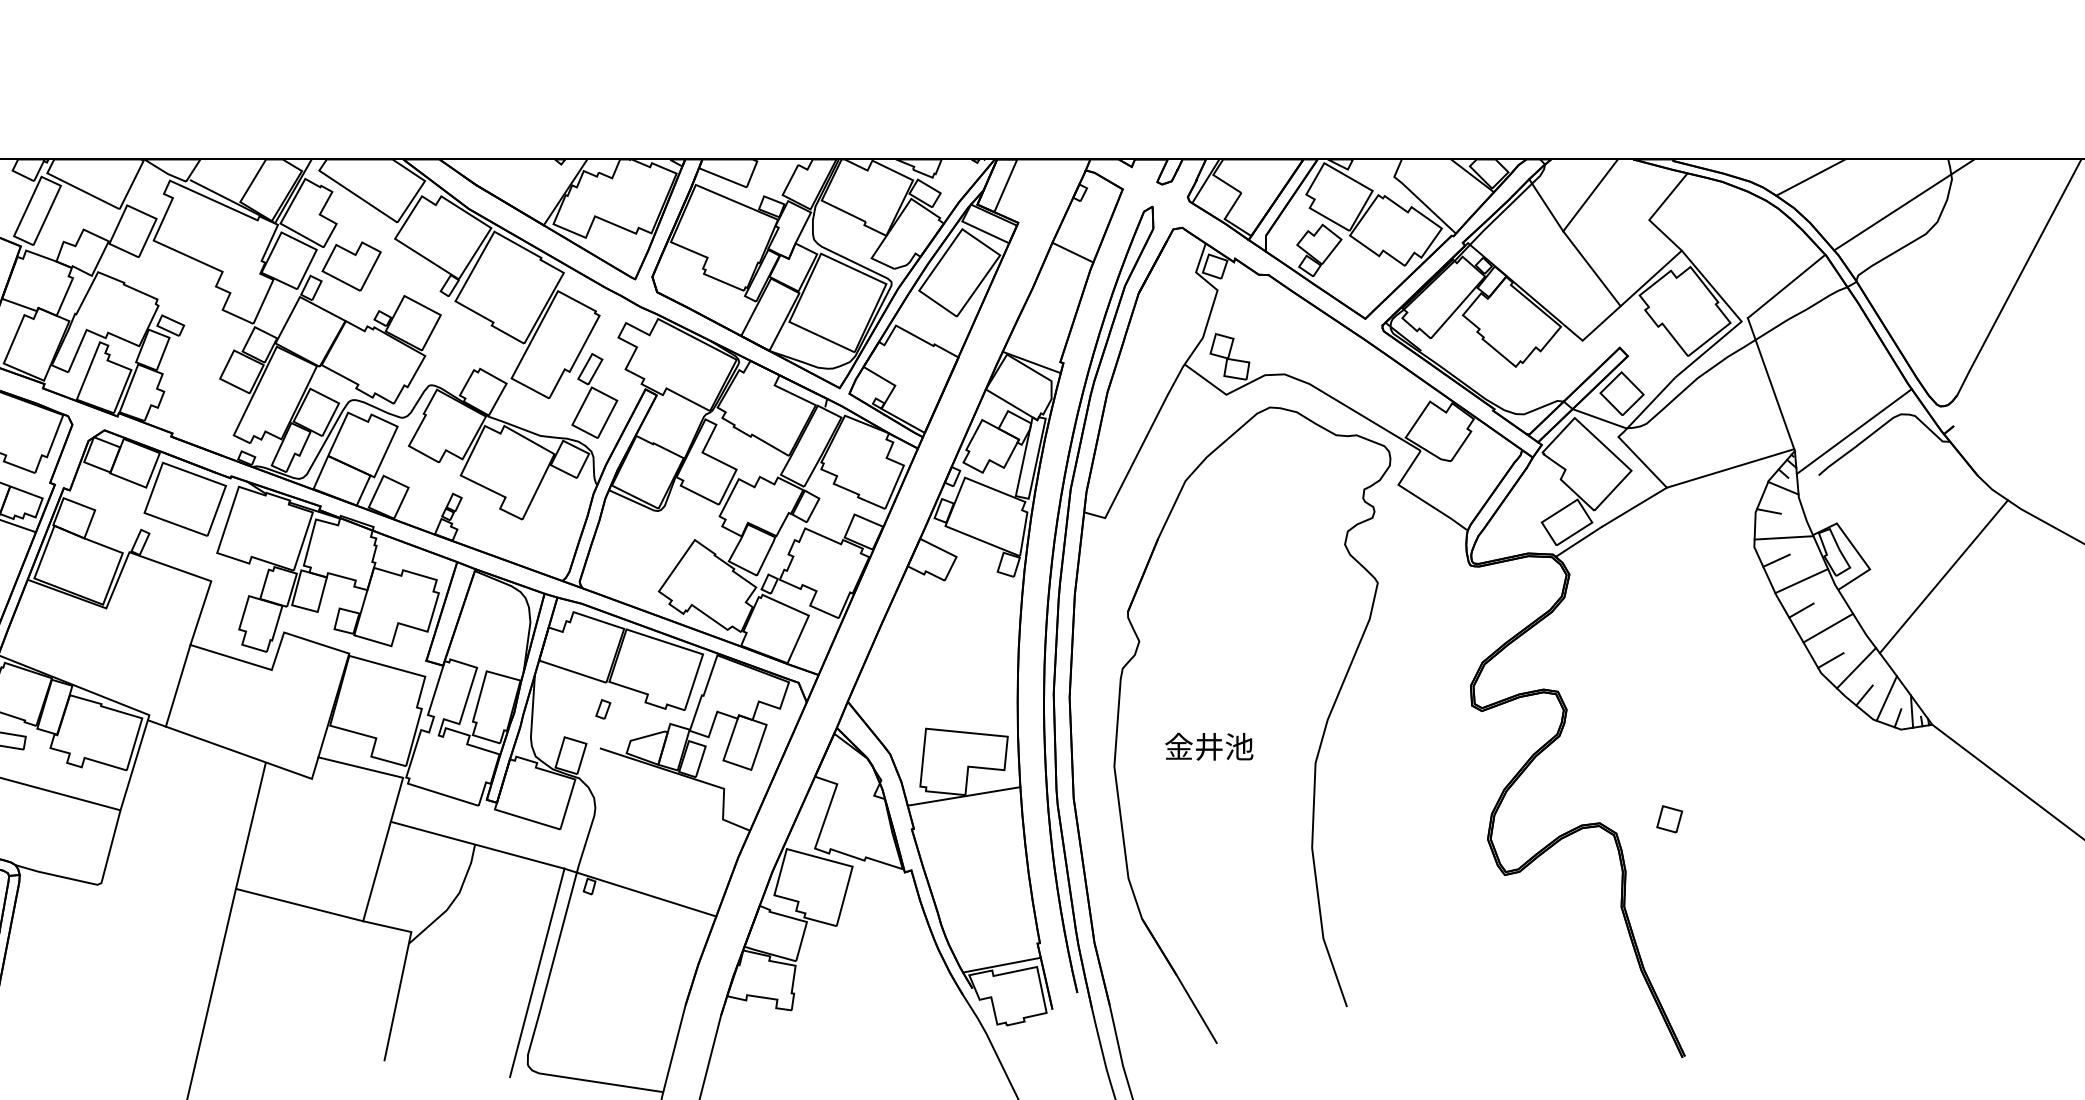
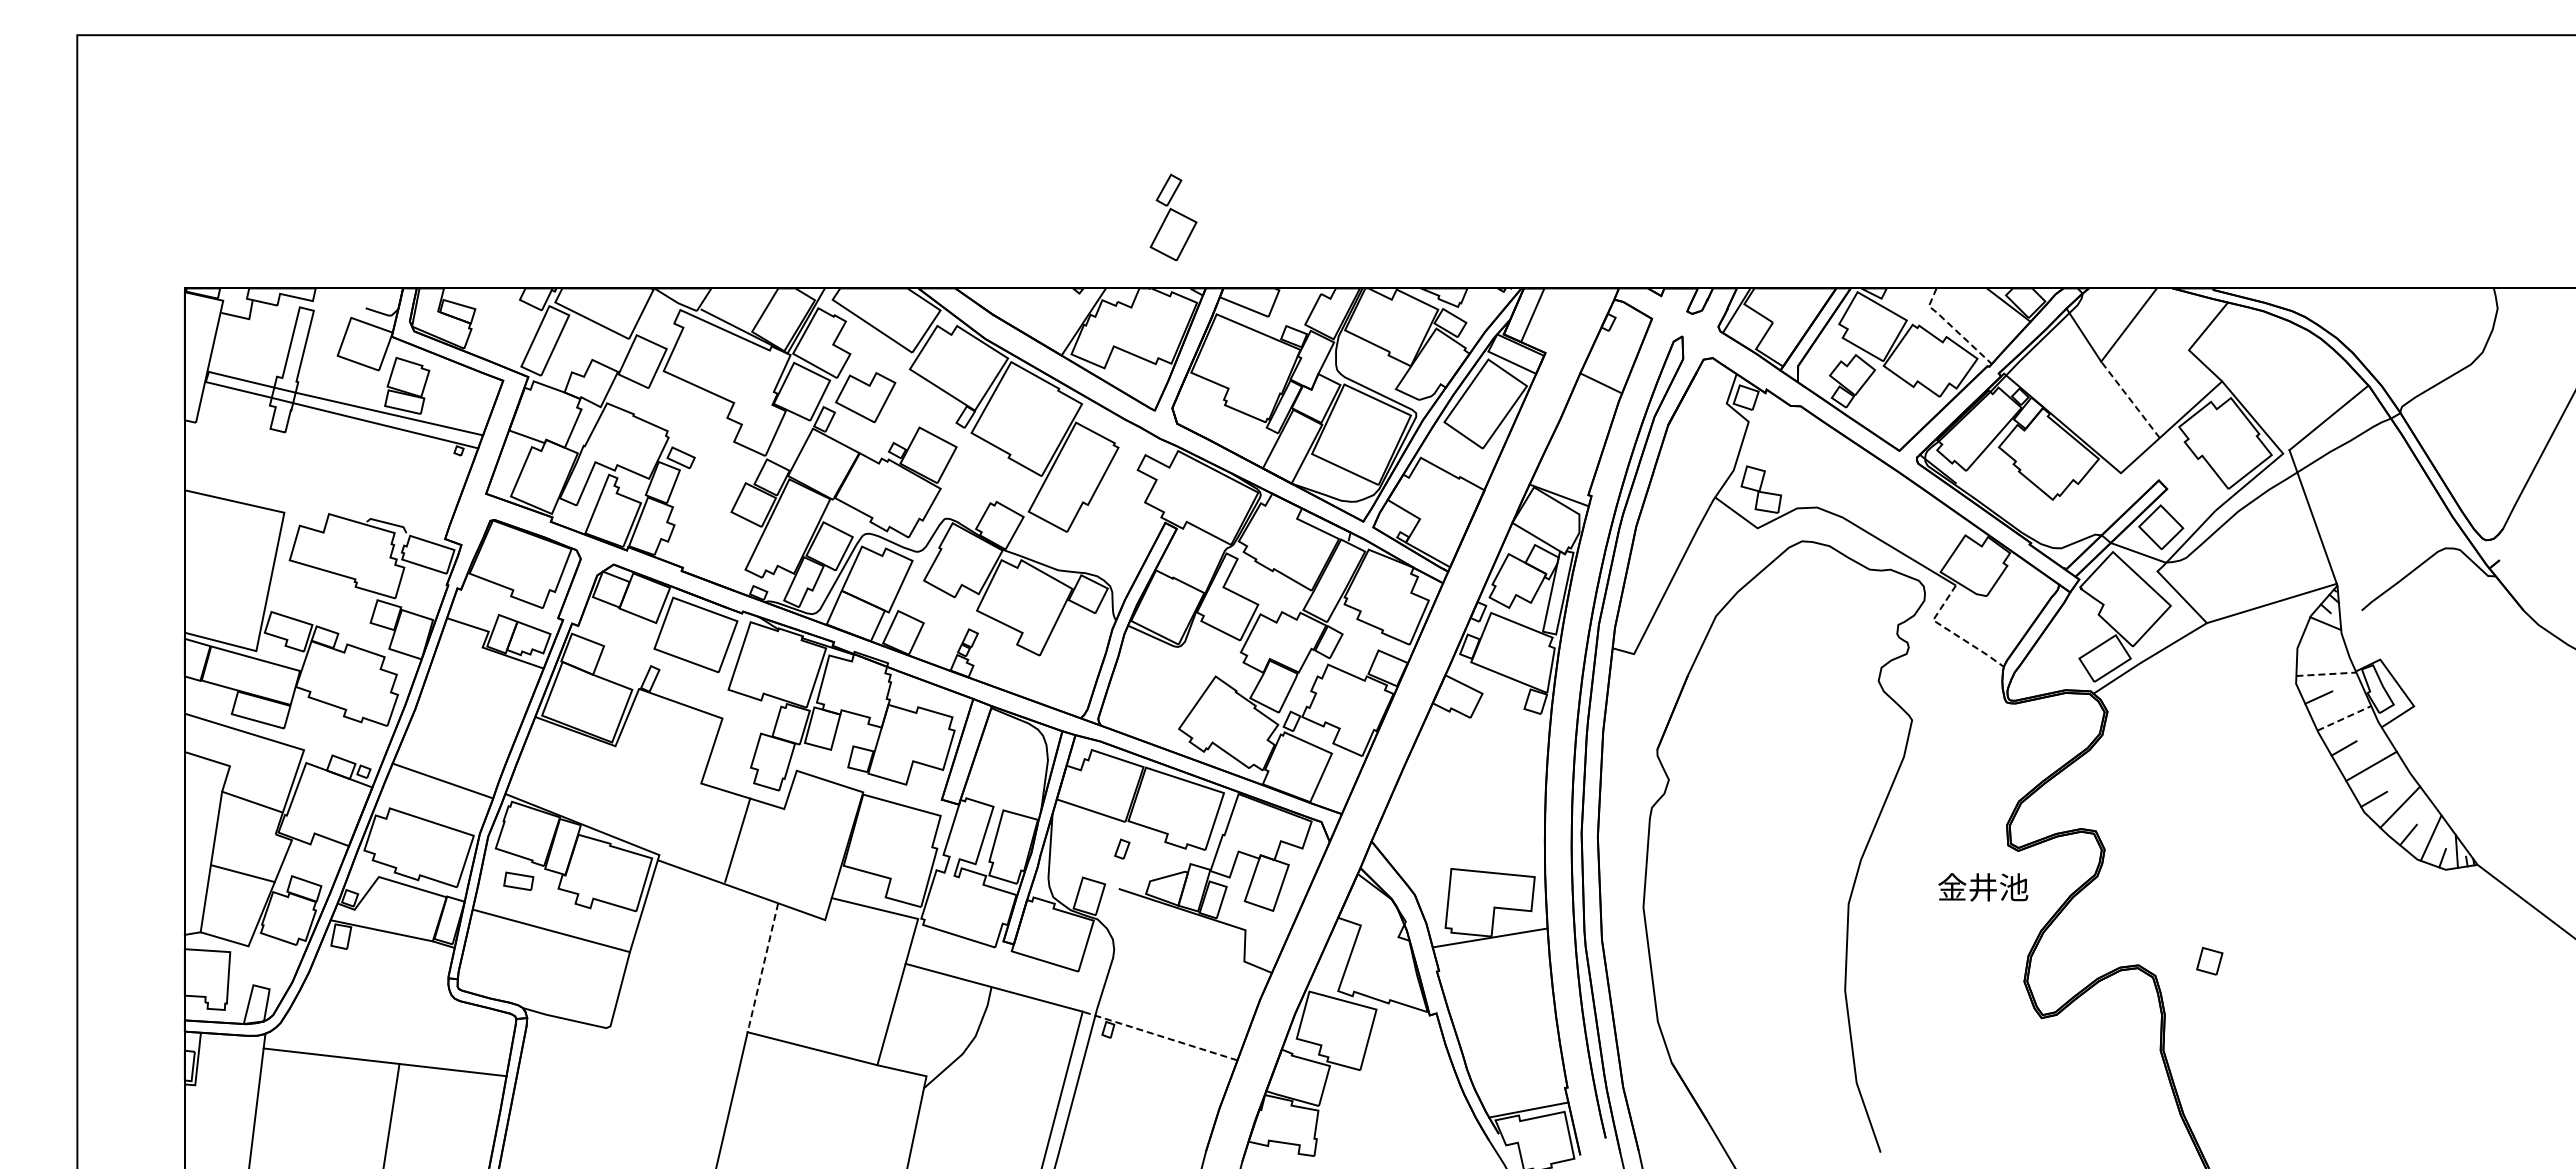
line: (1810, 177) -> (2353, 306), removed
line: (1417, 197) -> (1952, 327), solid -> dashed
line: (1903, 204) -> (2448, 334), removed
line: (1591, 268) -> (2130, 399), solid -> dashed
part: (594, 395) -> (1173, 217), moved
line: (1853, 431) -> (2397, 565), removed
line: (1415, 495) -> (1950, 631), solid -> dashed
line: (1768, 511) -> (2310, 647), removed
line: (1784, 538) -> (2326, 674), solid -> dashed
line: (1943, 576) -> (2489, 713), removed
line: (1801, 581) -> (2344, 718), solid -> dashed
line: (177, 685) -> (737, 839), moved
text: (1209, 746) -> (1983, 887), moved
line: (250, 826) -> (762, 968), solid -> dashed
line: (639, 892) -> (1159, 1035), solid -> dashed

